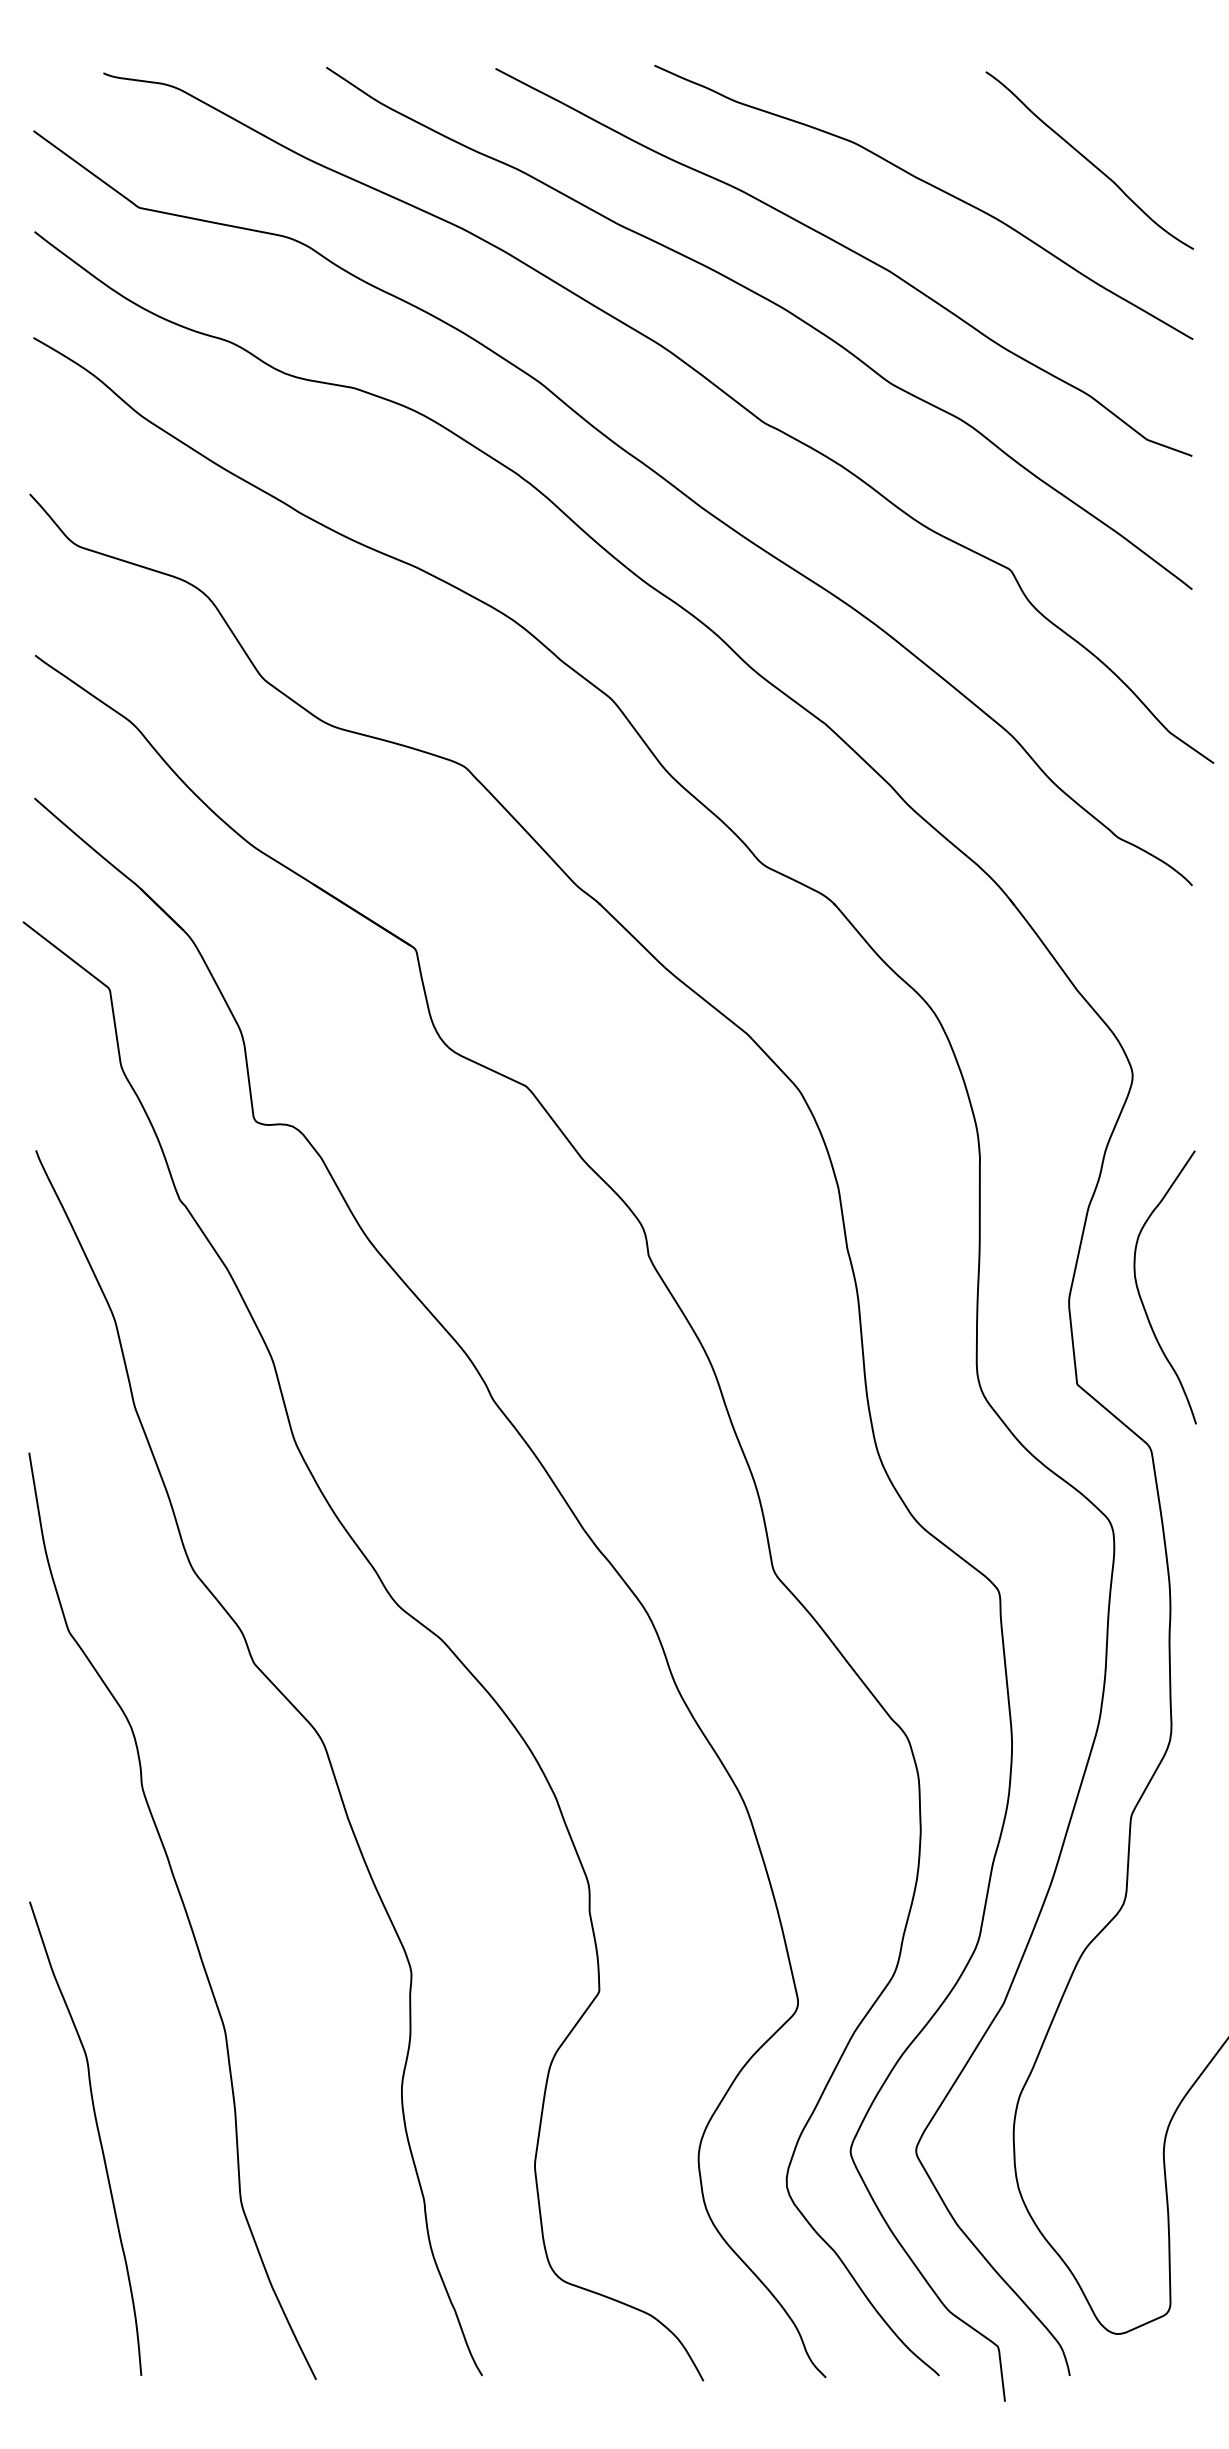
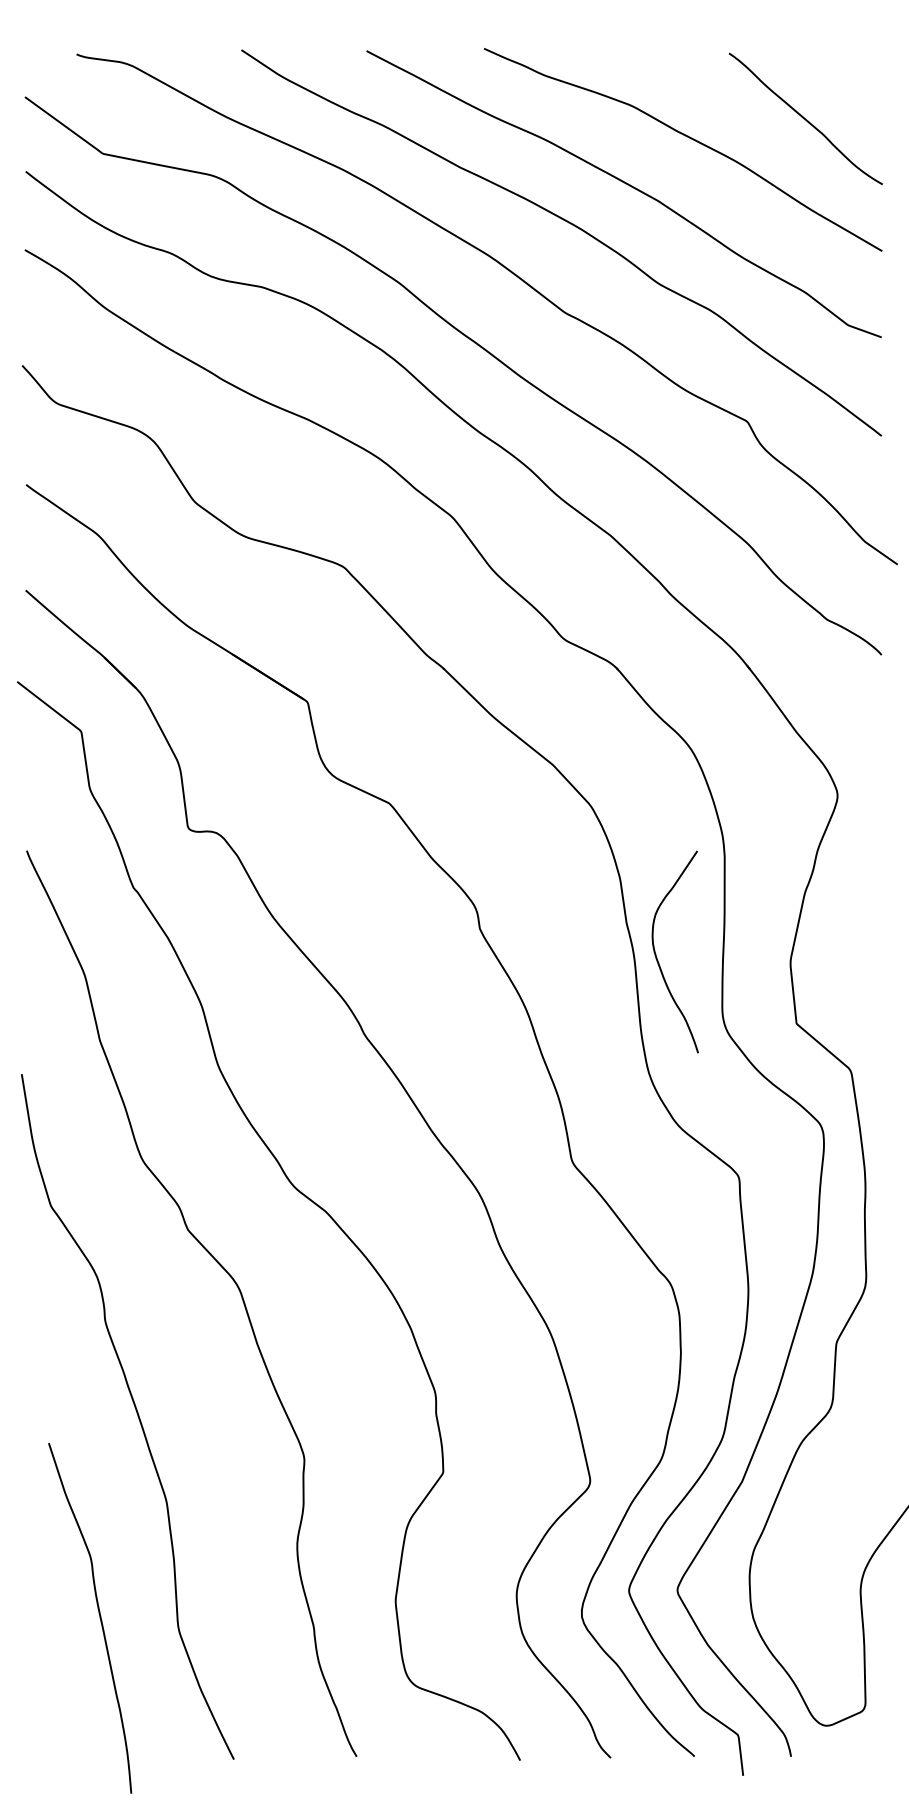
curve: (1140, 1294) -> (657, 957), moved
curve: (98, 2137) -> (99, 1617), moved

